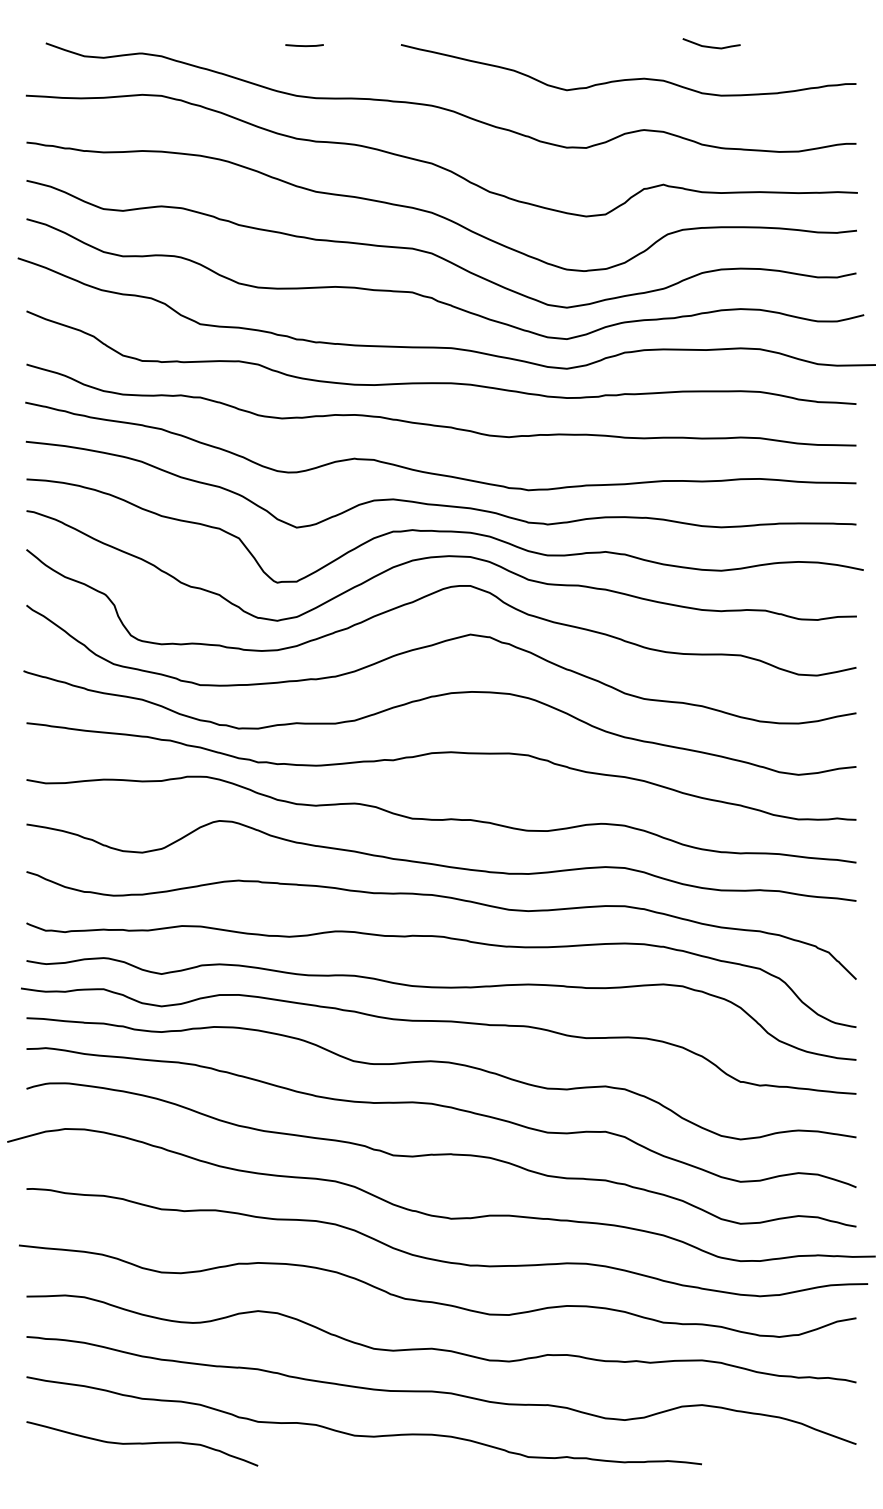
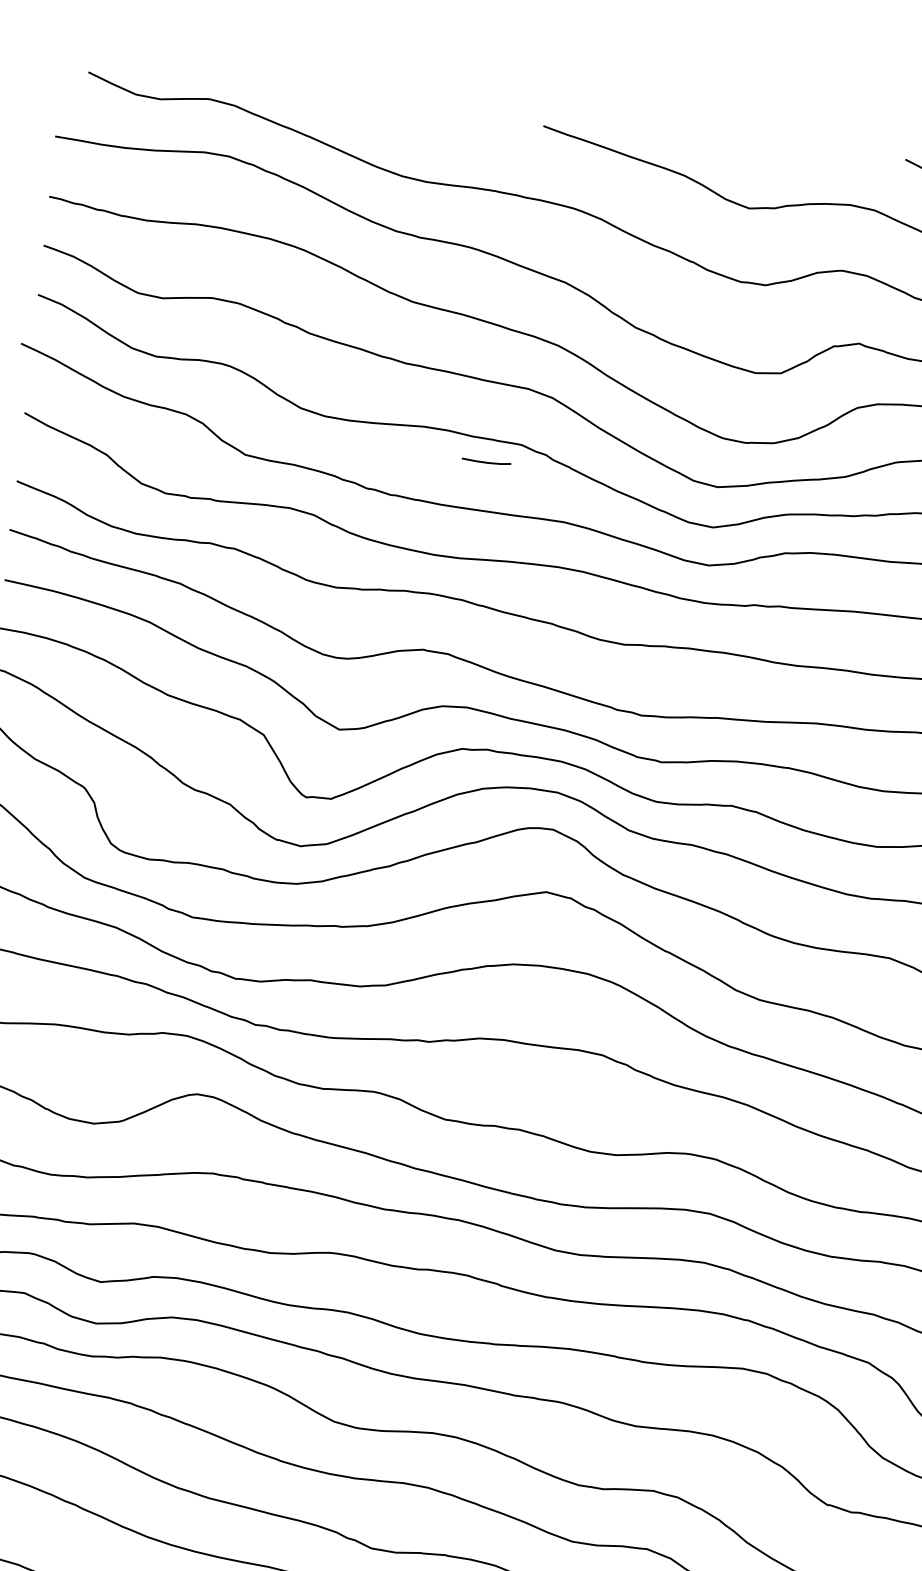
line: (304, 45) -> (486, 461), moved

